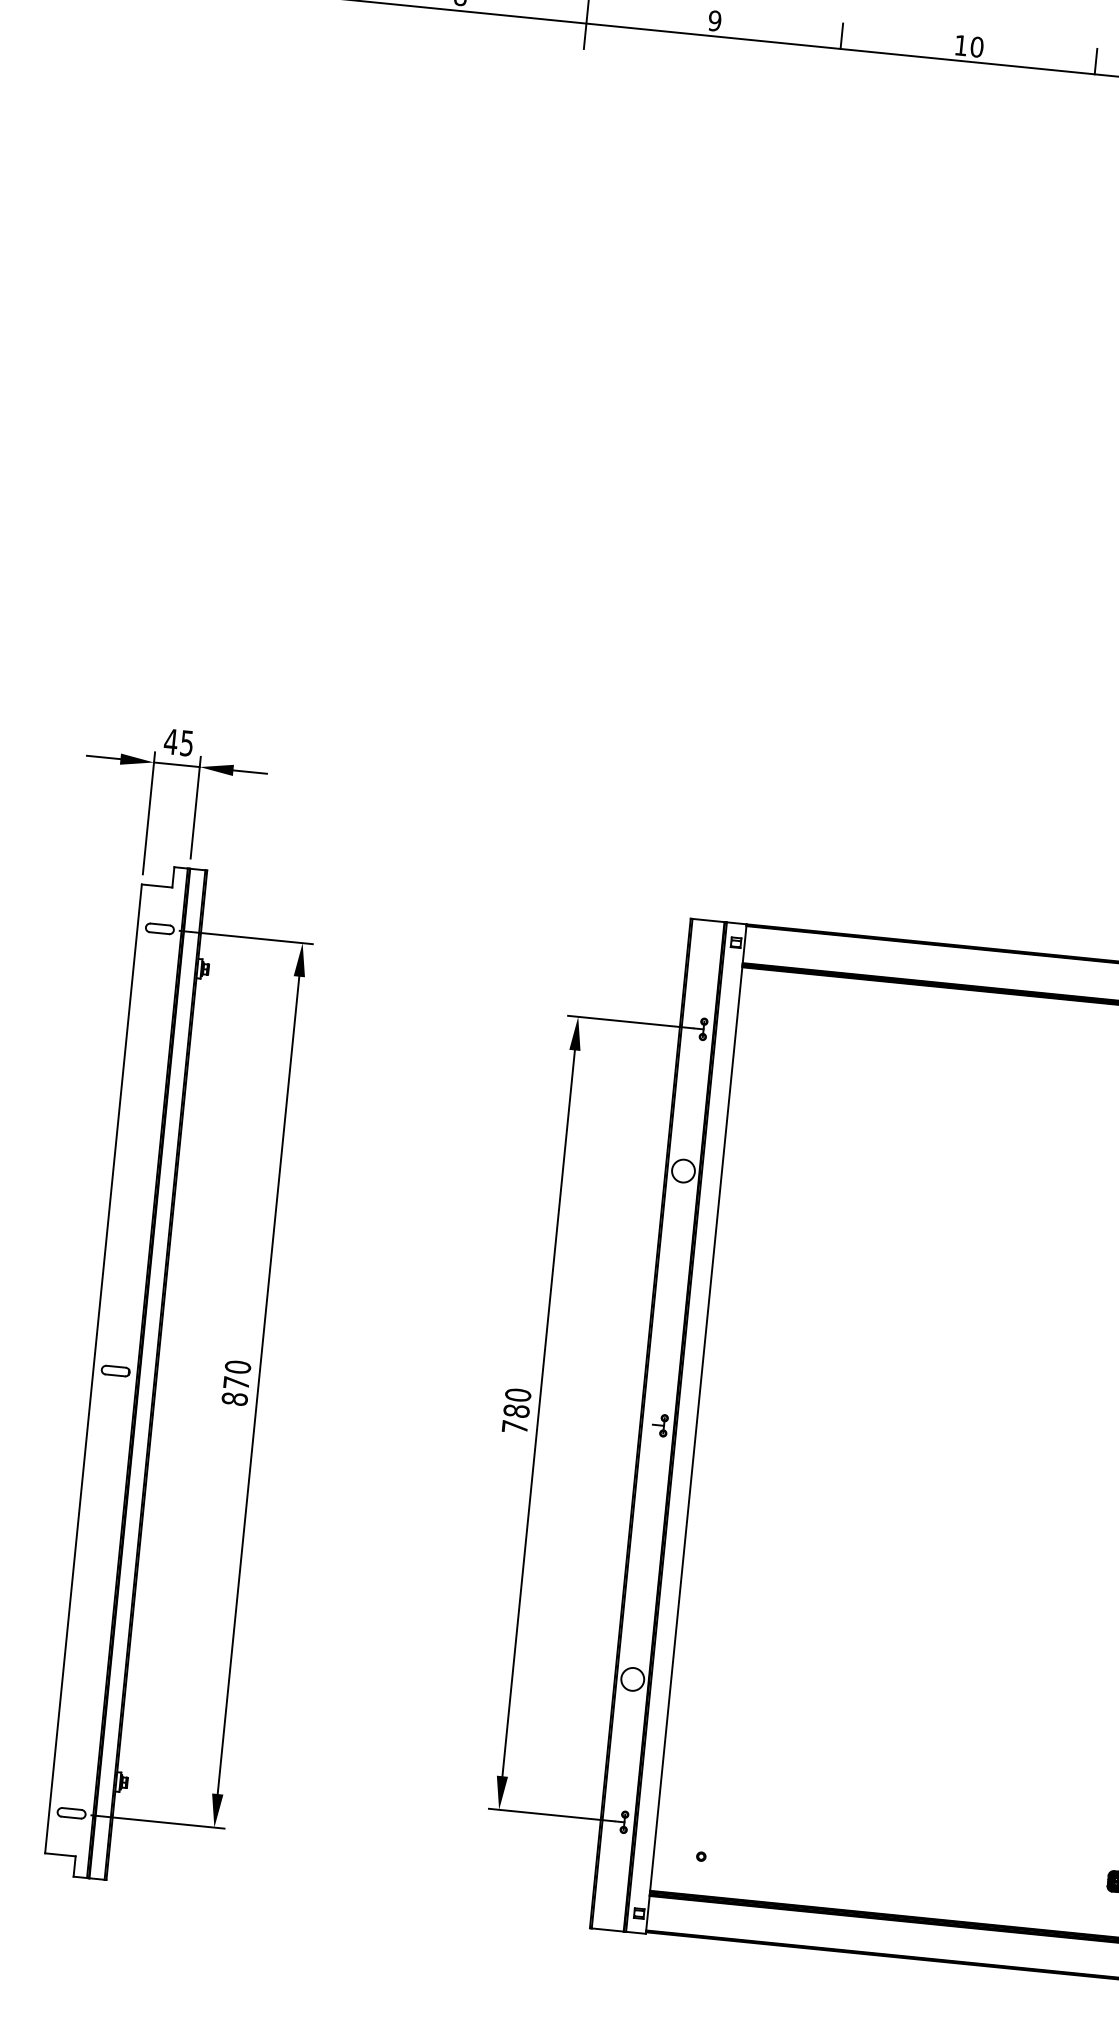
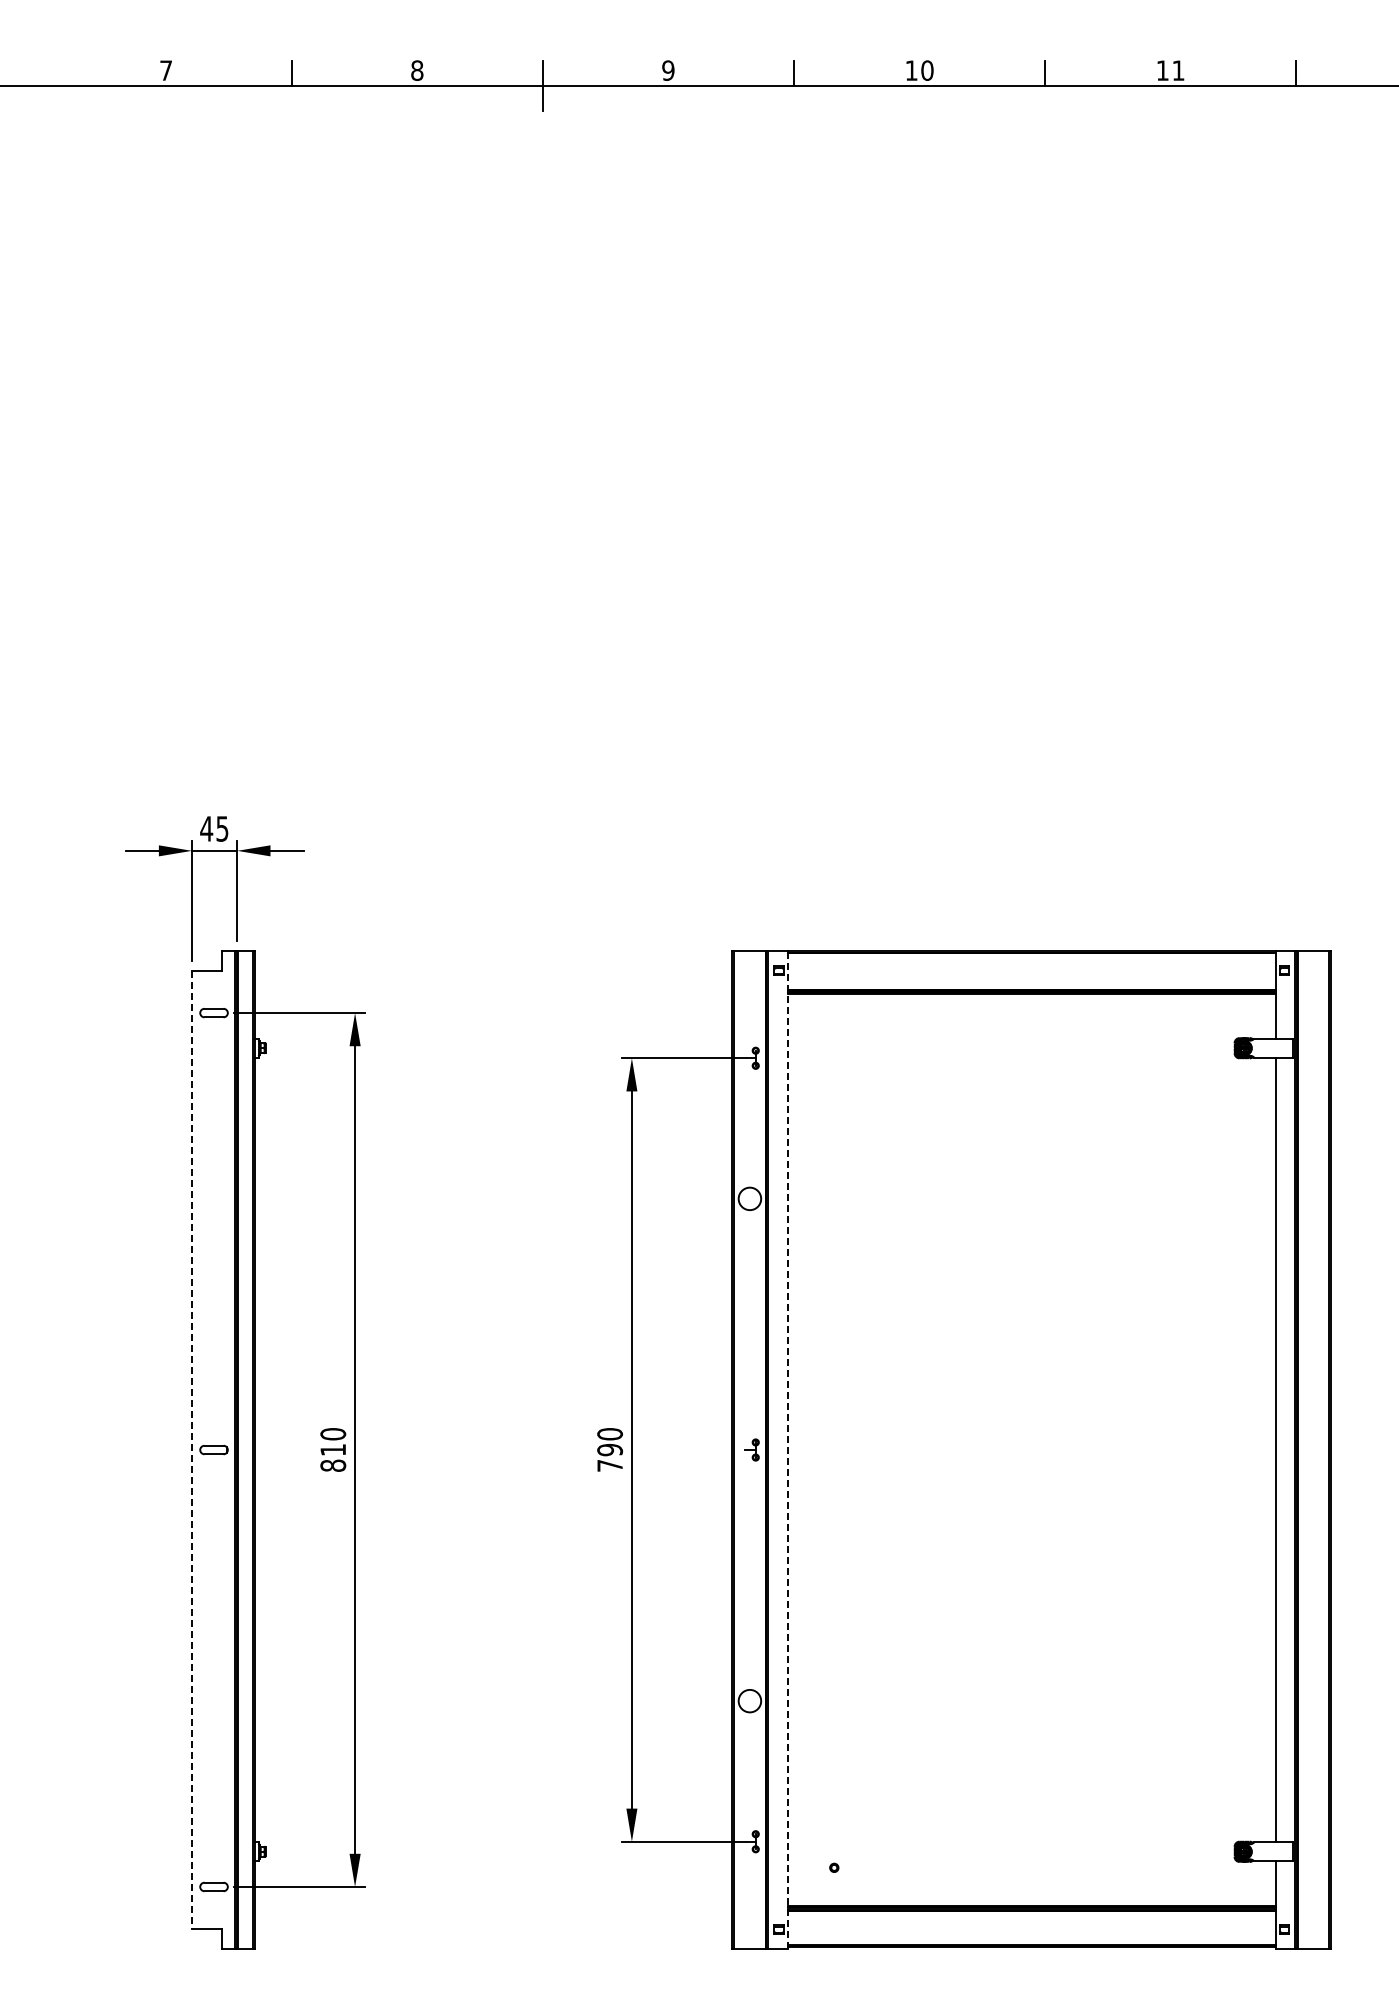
line: (93, 1369) -> (192, 1450), solid -> dashed
text: (235, 1382) -> (332, 1449), 870 -> 810
text: (517, 1410) -> (610, 1449), 780 -> 790
line: (696, 1429) -> (787, 1450), solid -> dashed

